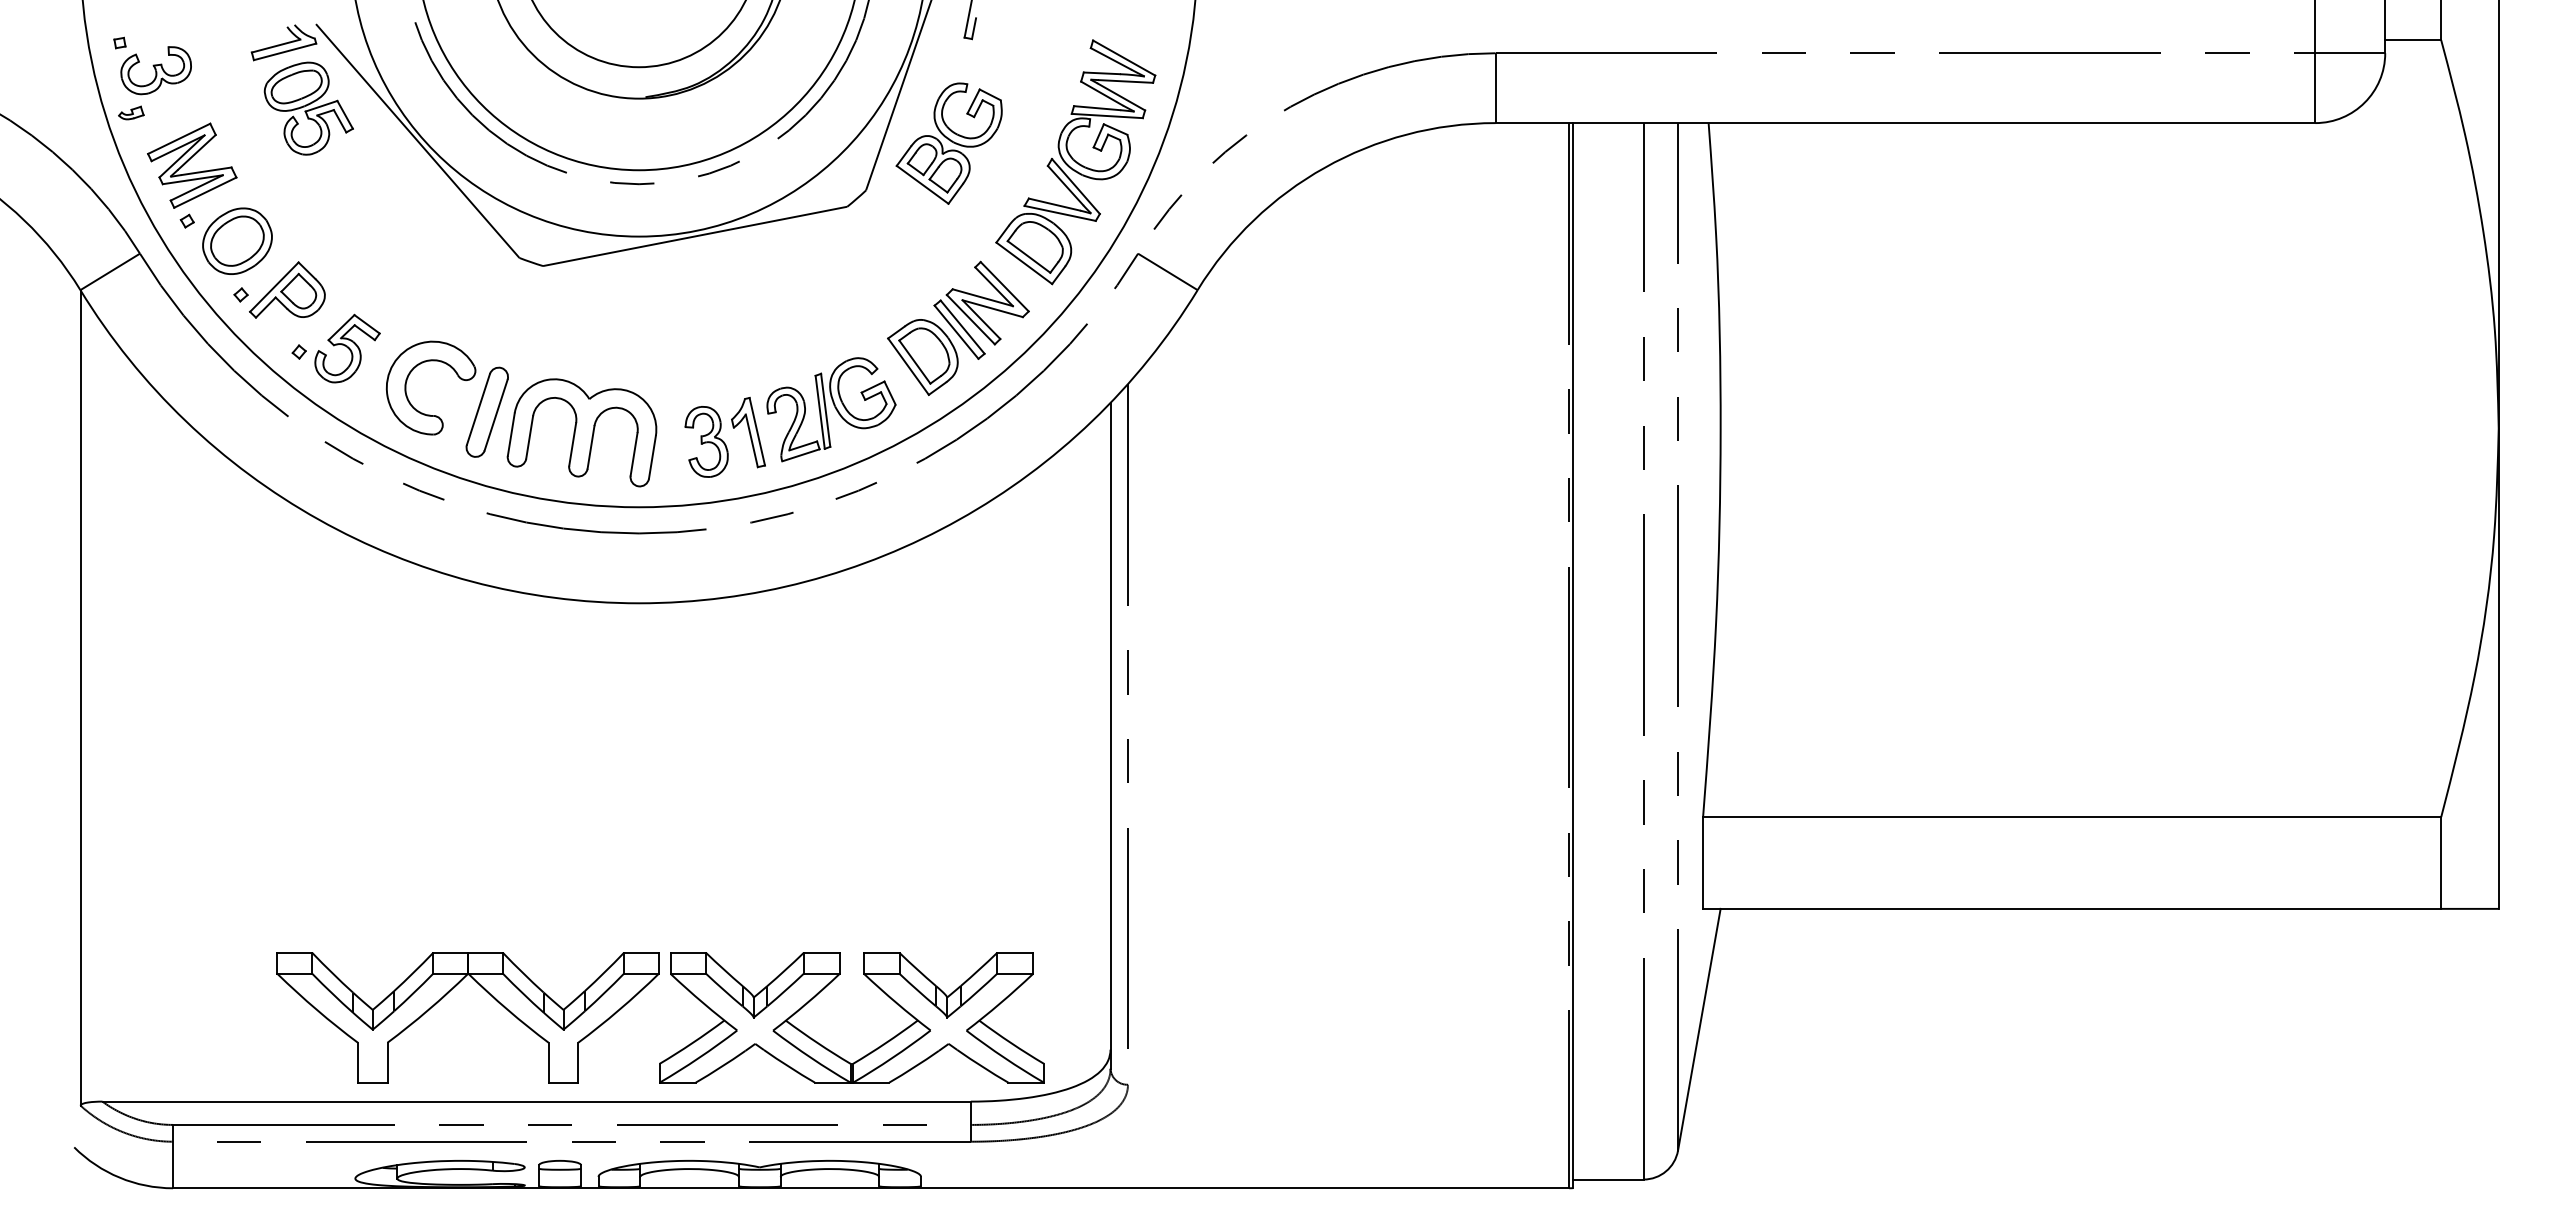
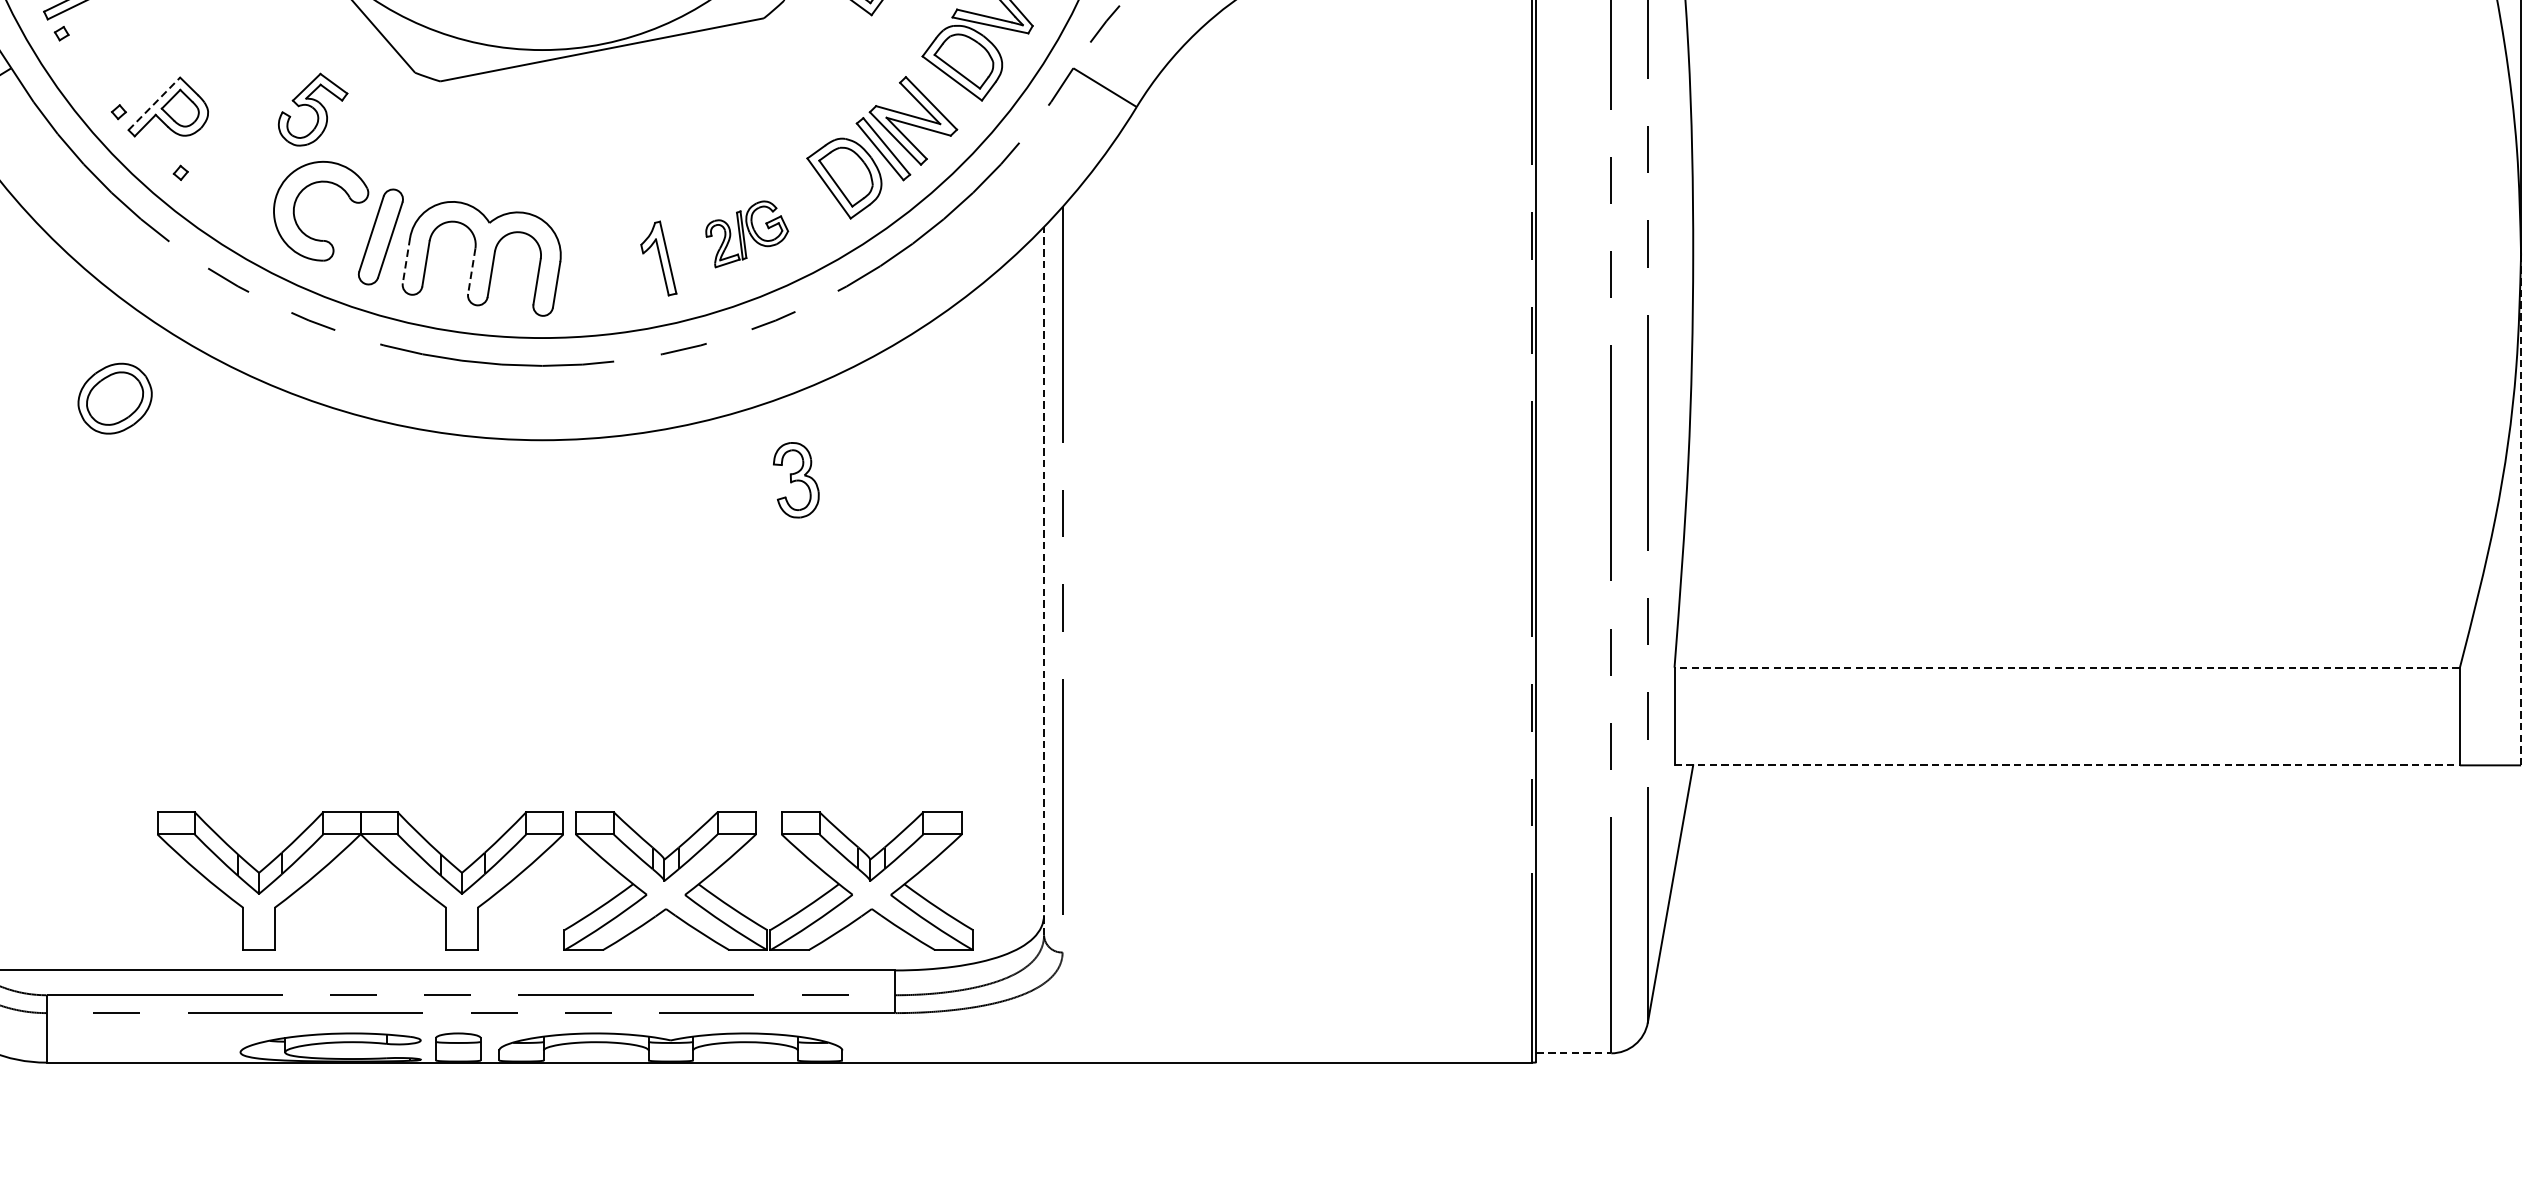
part: (237, 240) -> (115, 397), moved
line: (274, 287) -> (154, 104), solid -> dashed
part: (347, 348) -> (313, 109), moved
part: (831, 409) -> (747, 234), size x0.6
line: (511, 434) -> (406, 260), solid -> dashed
part: (706, 441) -> (796, 479), moved
line: (572, 444) -> (471, 271), solid -> dashed
line: (2498, 668) -> (2520, 509), solid -> dashed
line: (1110, 735) -> (1044, 580), solid -> dashed
line: (2071, 817) -> (2066, 668), solid -> dashed
line: (2072, 908) -> (2067, 764), solid -> dashed
line: (1608, 1179) -> (1573, 1053), solid -> dashed

